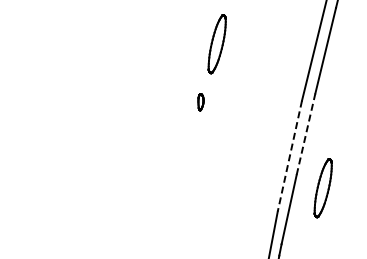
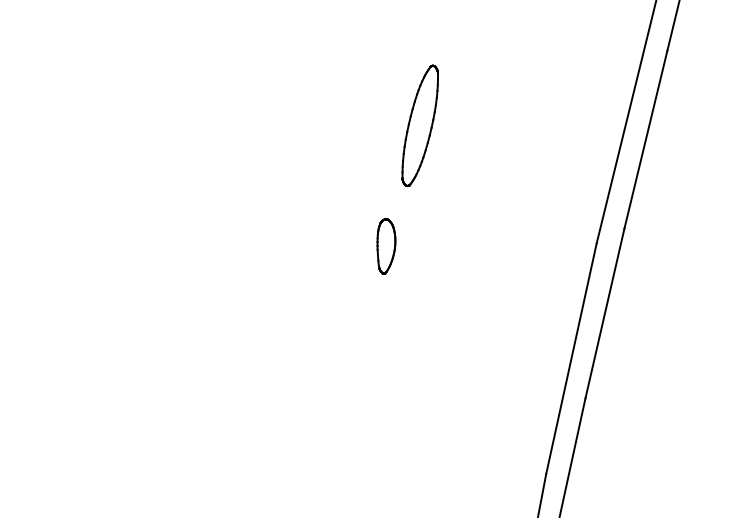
part: (200, 102) -> (385, 247), size x1.67
line: (306, 134) -> (605, 313), dashed -> solid
line: (289, 156) -> (570, 359), dashed -> solid
part: (322, 188) -> (639, 426), removed

